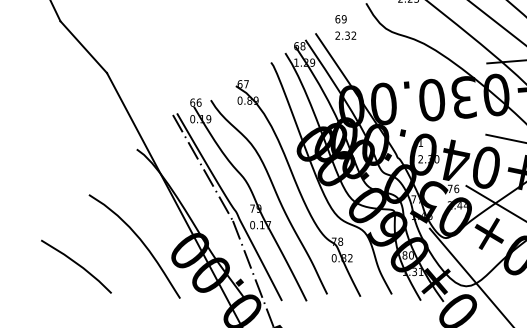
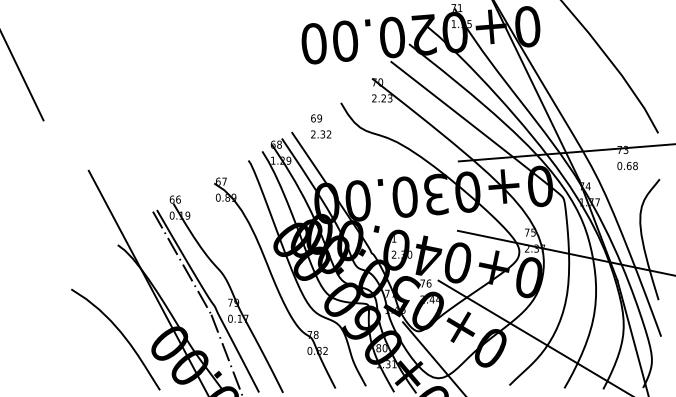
line: (83, 47) -> (65, 145), removed
curve: (275, 194) -> (252, 288), removed
line: (76, 264) -> (59, 357), removed

